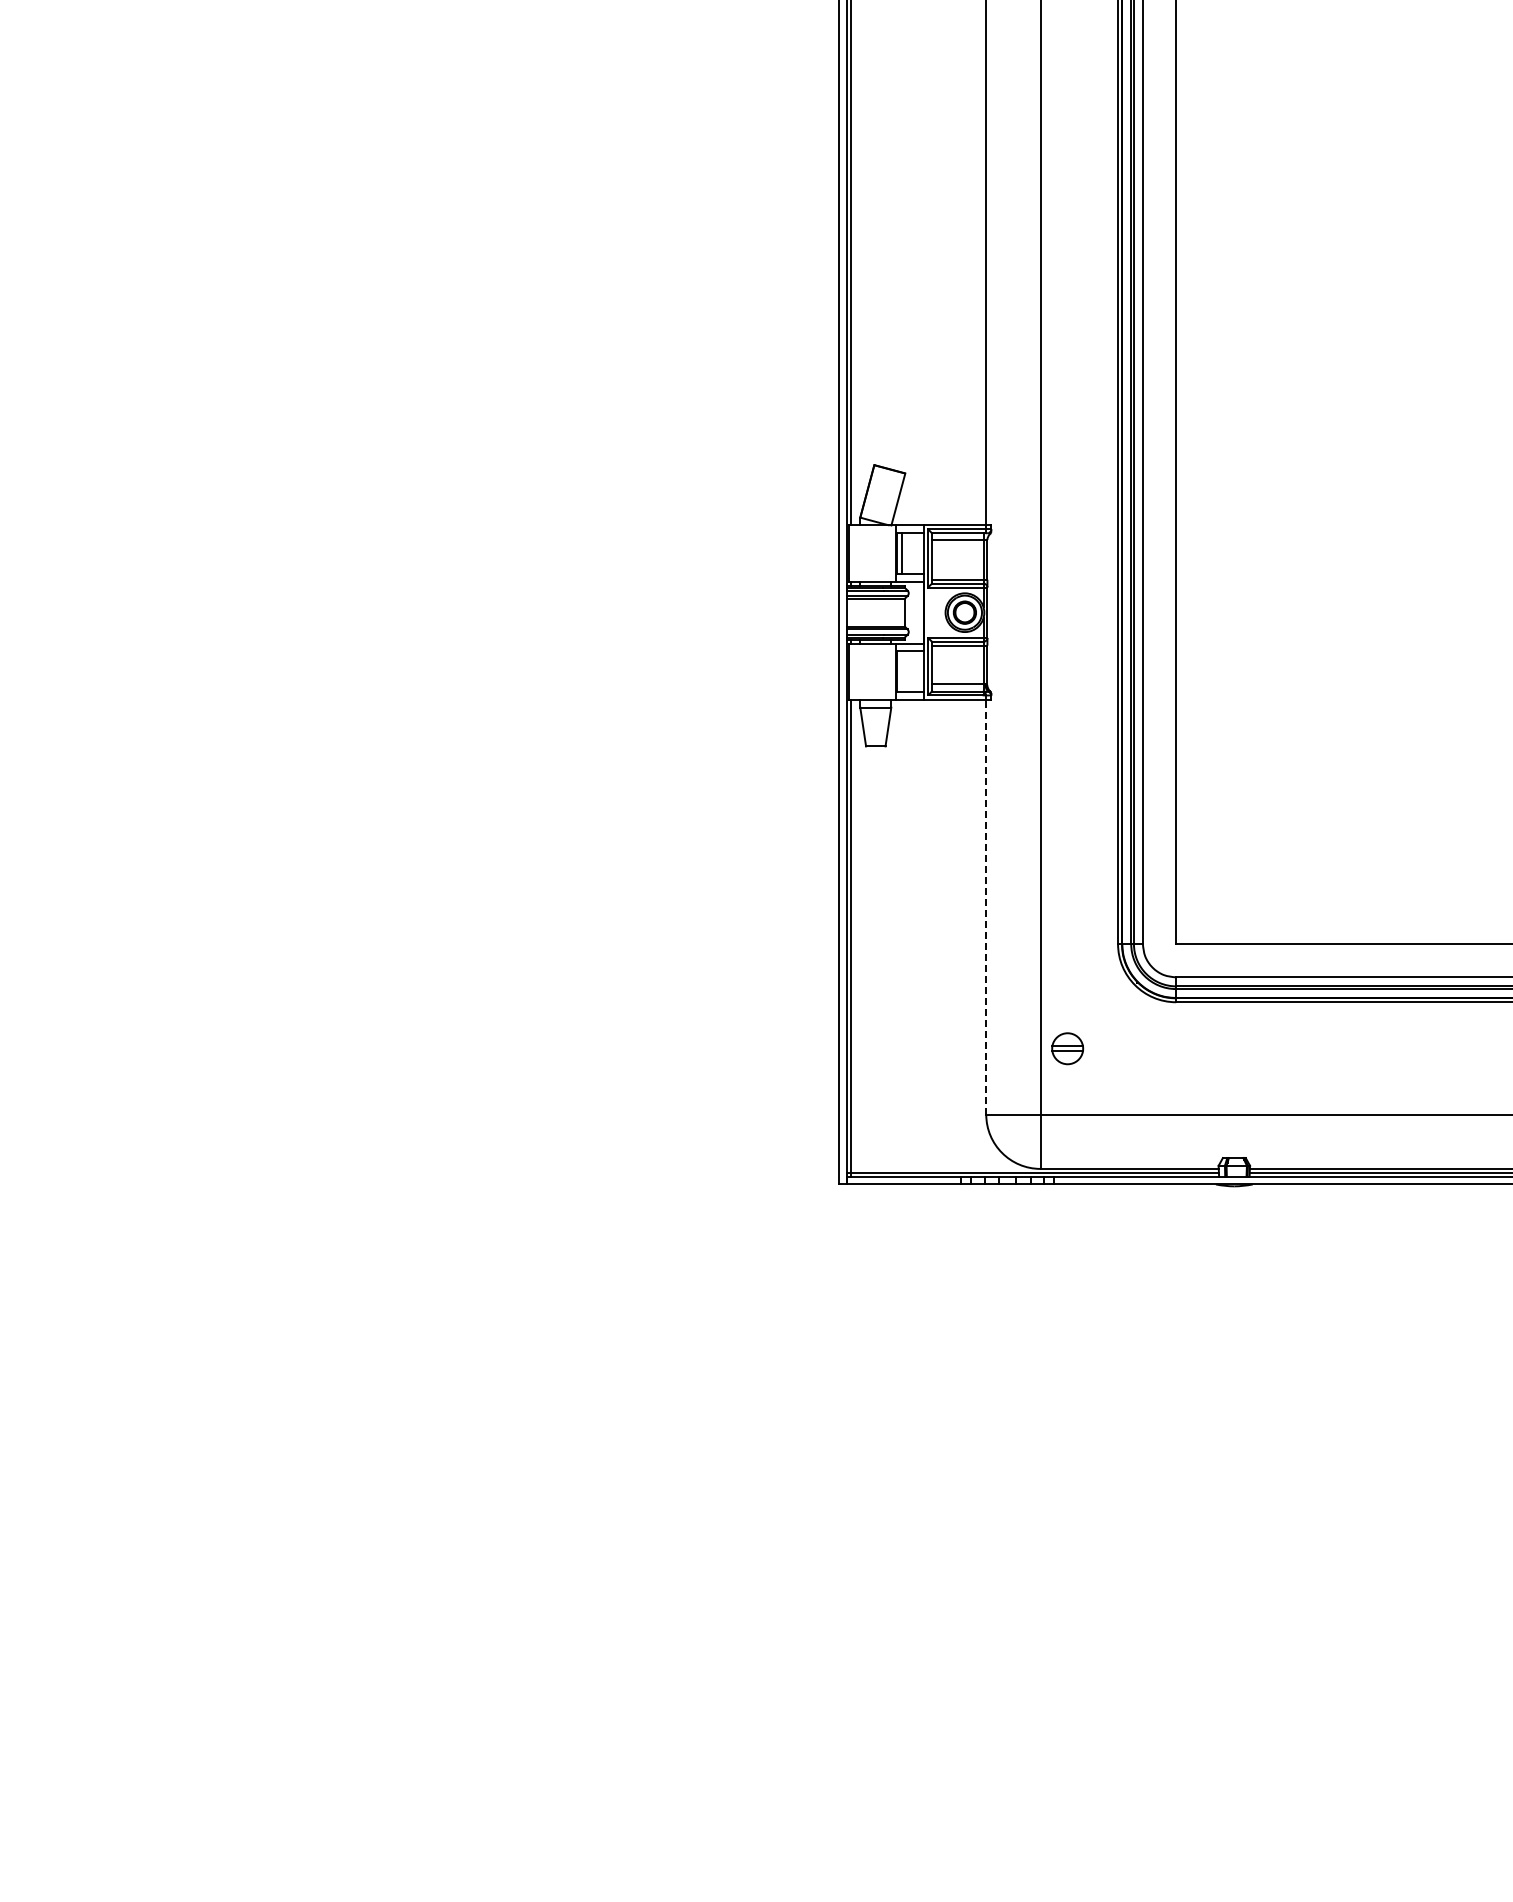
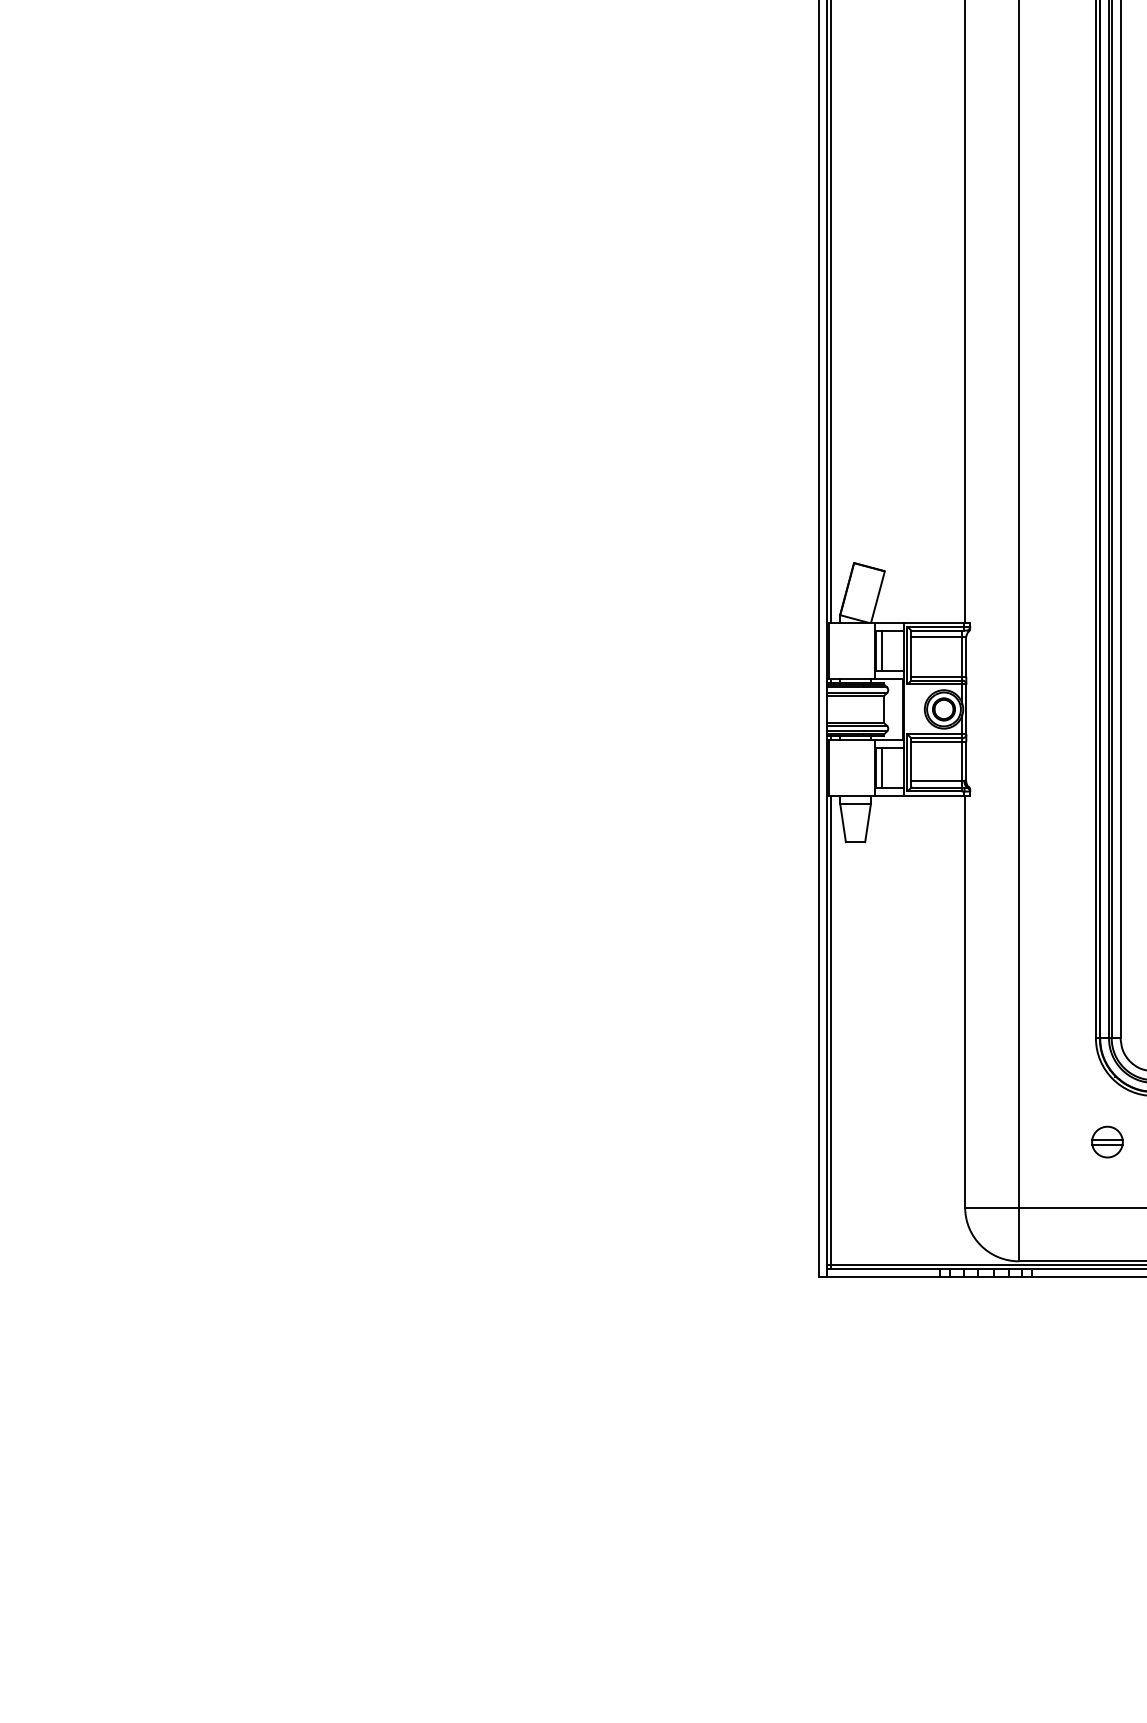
line: (902, 671) -> (882, 767), added
line: (986, 906) -> (965, 1000), dashed -> solid
part: (1067, 1048) -> (1107, 1141), moved

